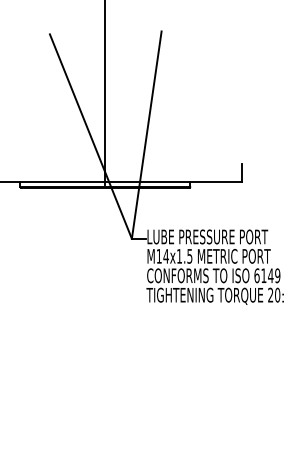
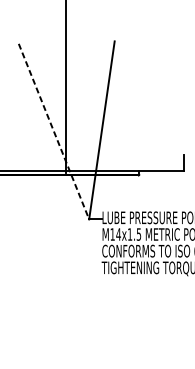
line: (91, 137) -> (54, 132), solid -> dashed

